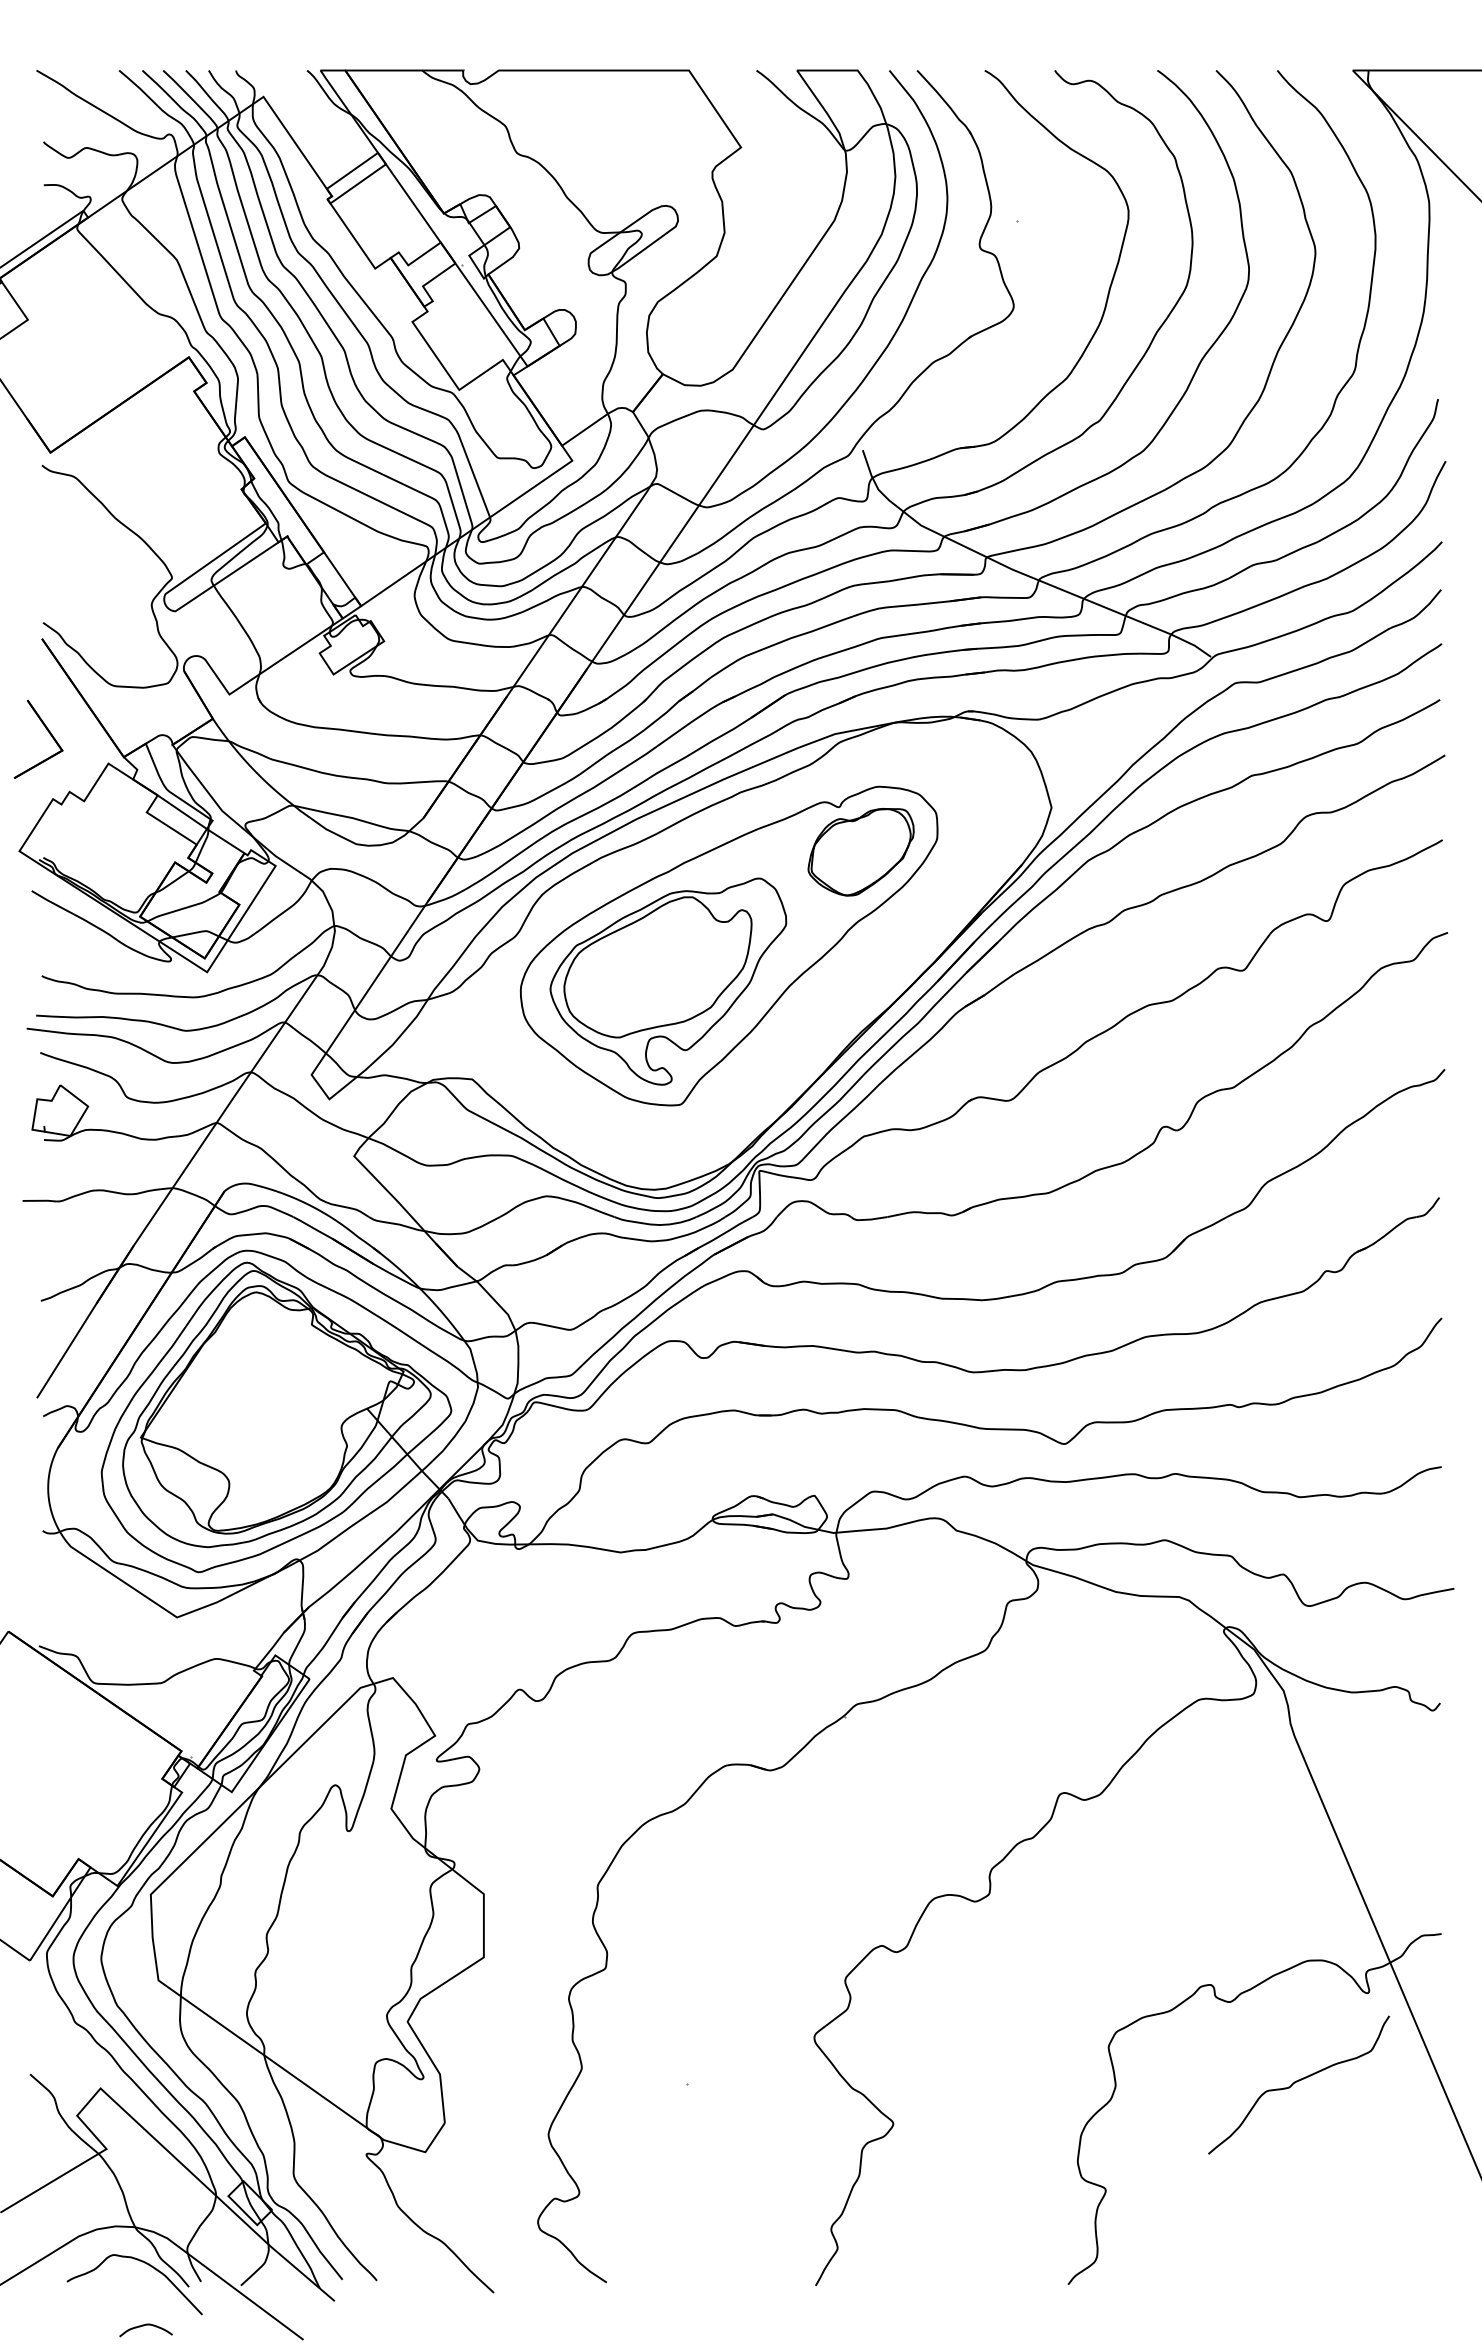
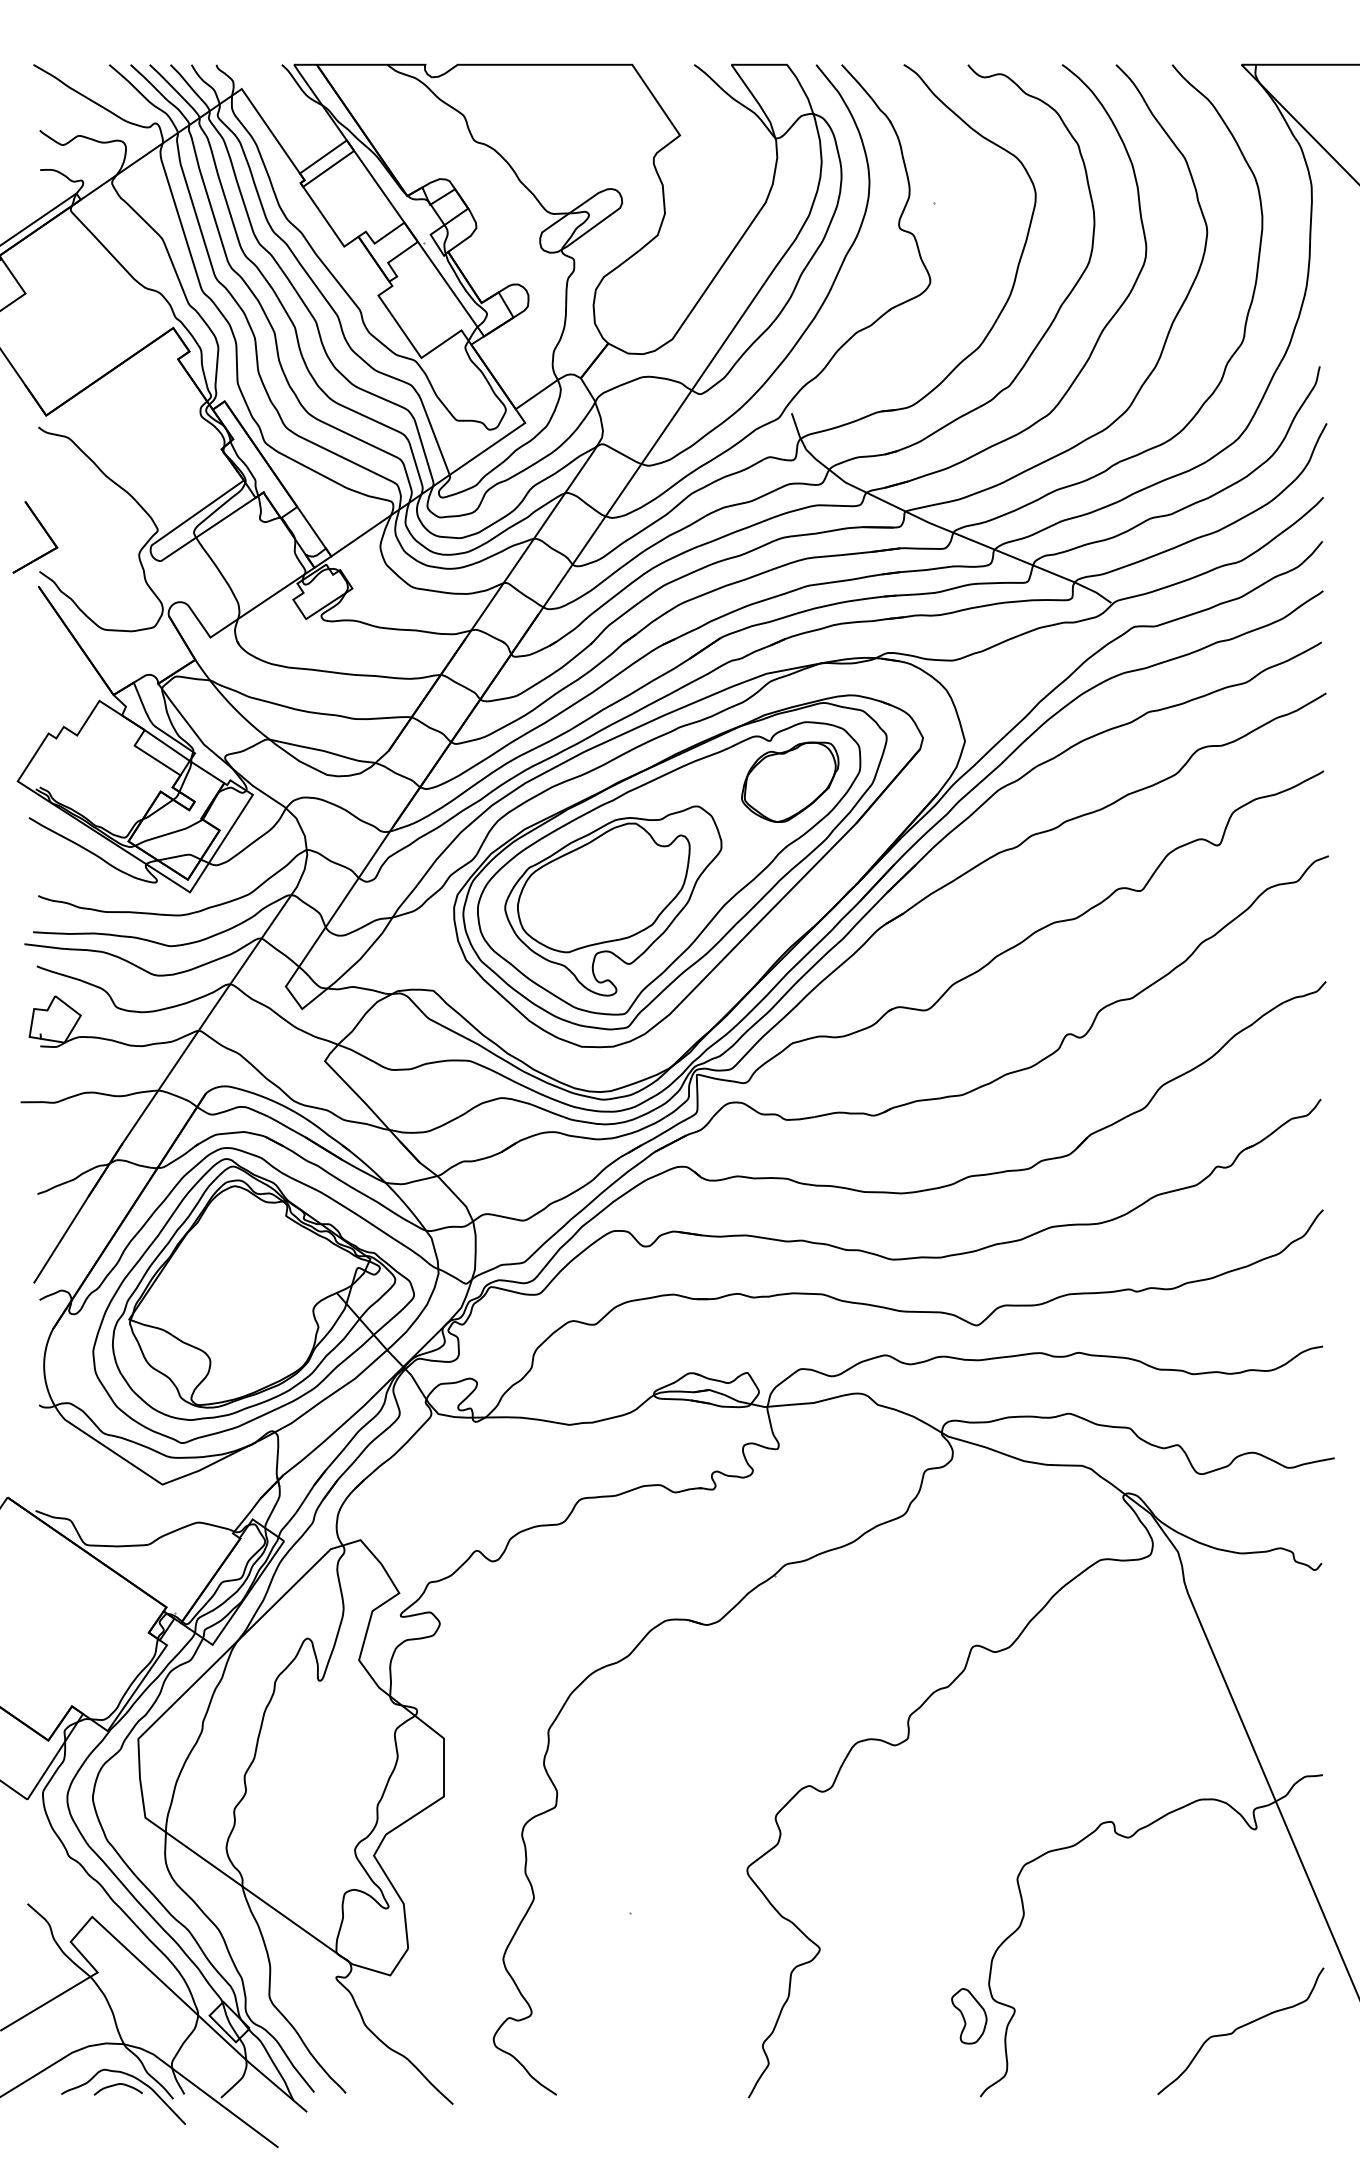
part: (47, 731) -> (43, 530), moved
part: (750, 948) -> (688, 870), added
curve: (1297, 2082) -> (1239, 2028), moved
part: (1055, 2196) -> (968, 2016), added
curve: (143, 2326) -> (116, 2085), moved

